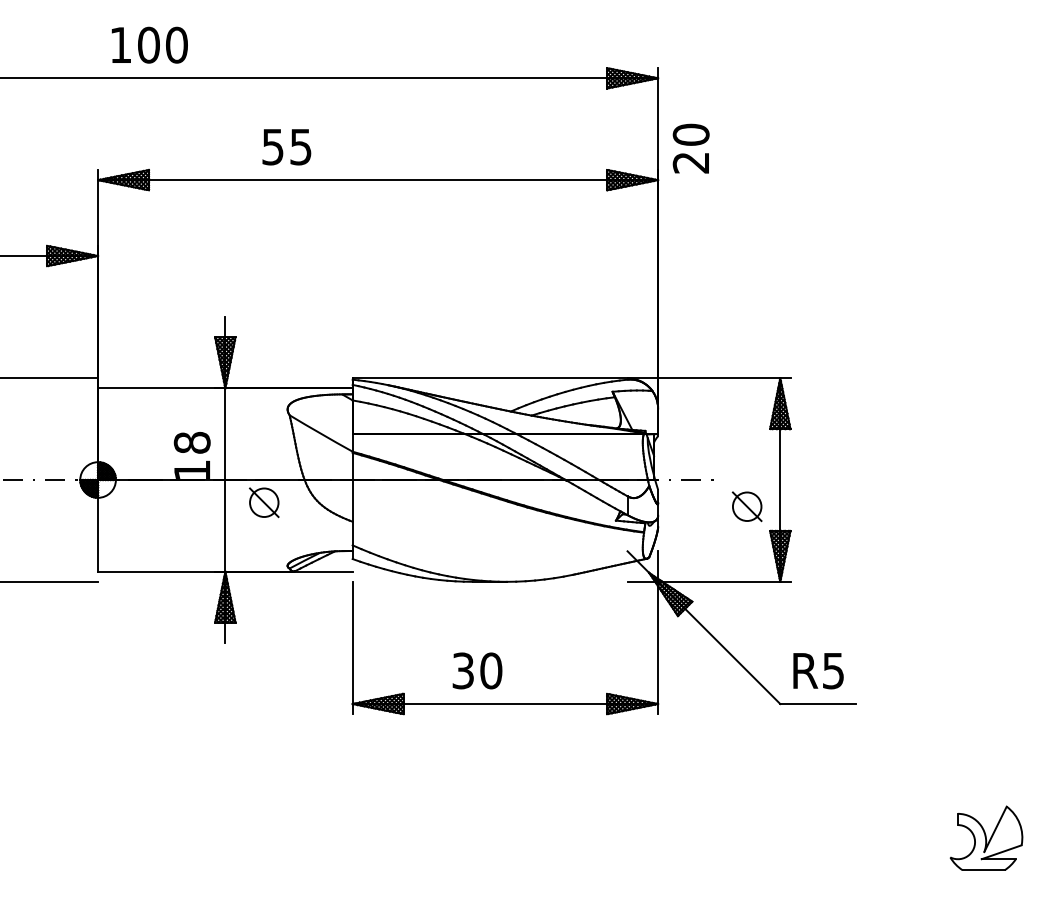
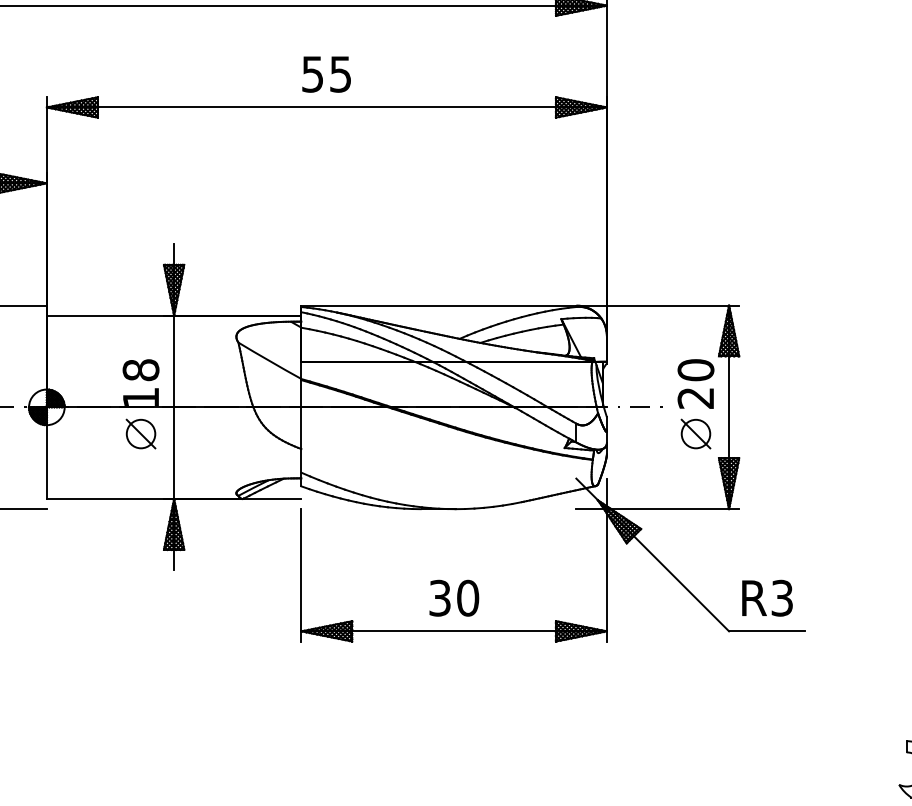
text: (286, 147) -> (326, 74), moved
text: (690, 148) -> (695, 383), moved
part: (264, 502) -> (141, 433), moved
text: (477, 670) -> (454, 597), moved
text: (834, 670) -> (783, 597), R5 -> R3

